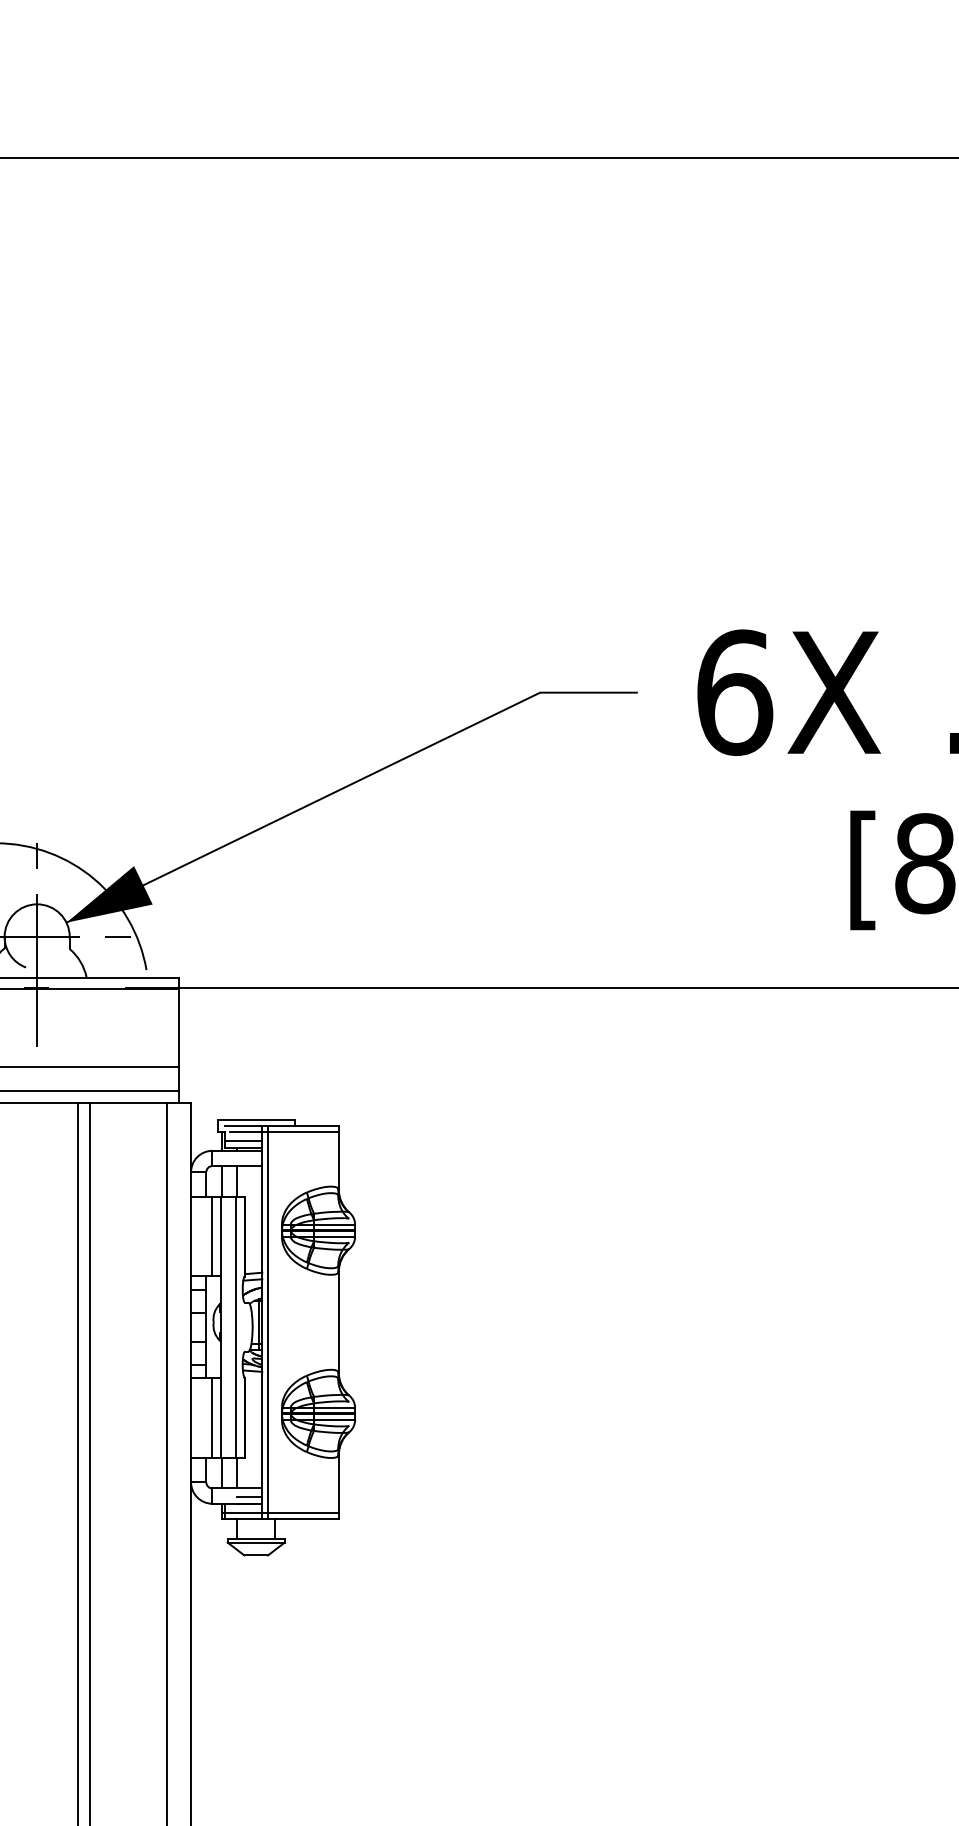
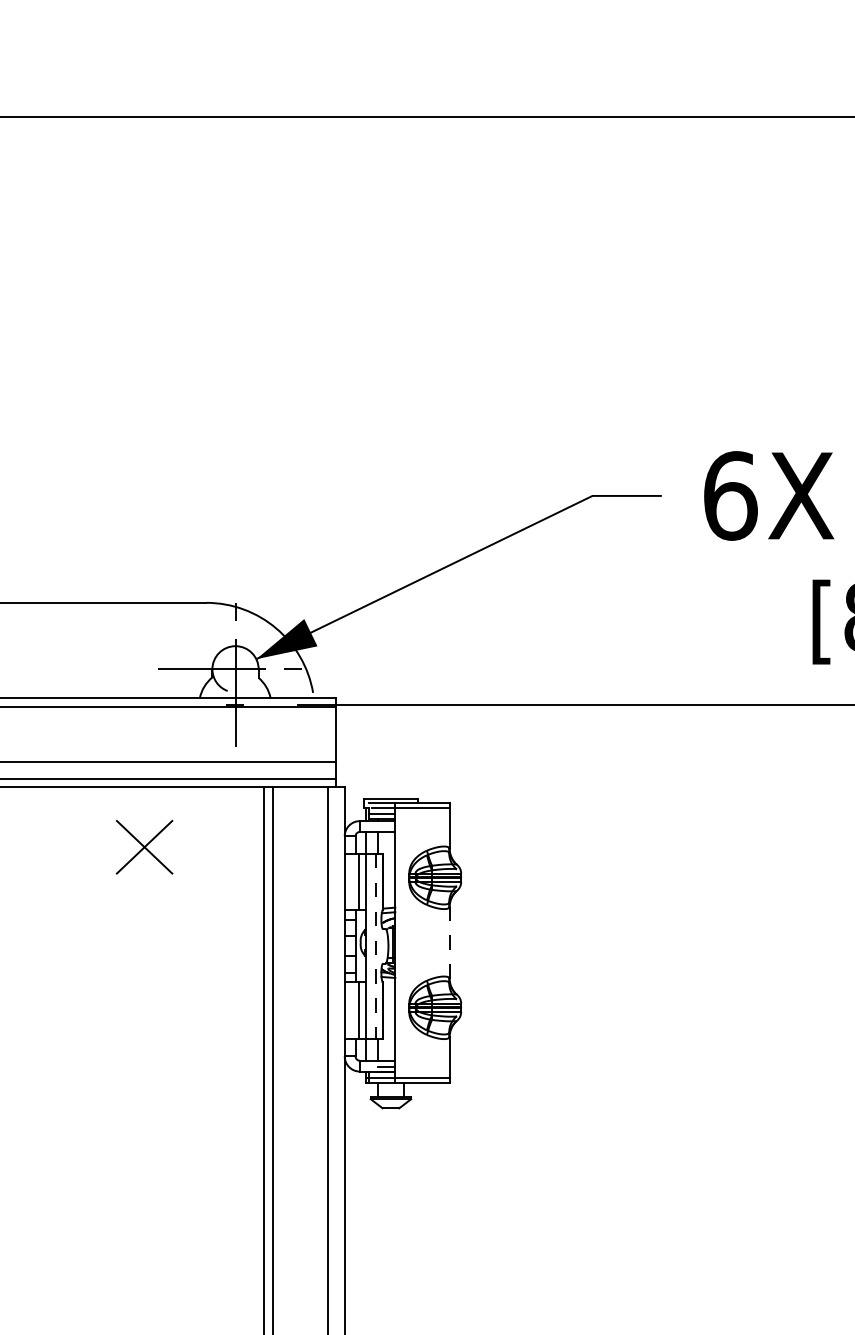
line: (268, 1321) -> (399, 942), removed
line: (338, 1321) -> (449, 942), solid -> dashed
line: (235, 1327) -> (376, 946), solid -> dashed

